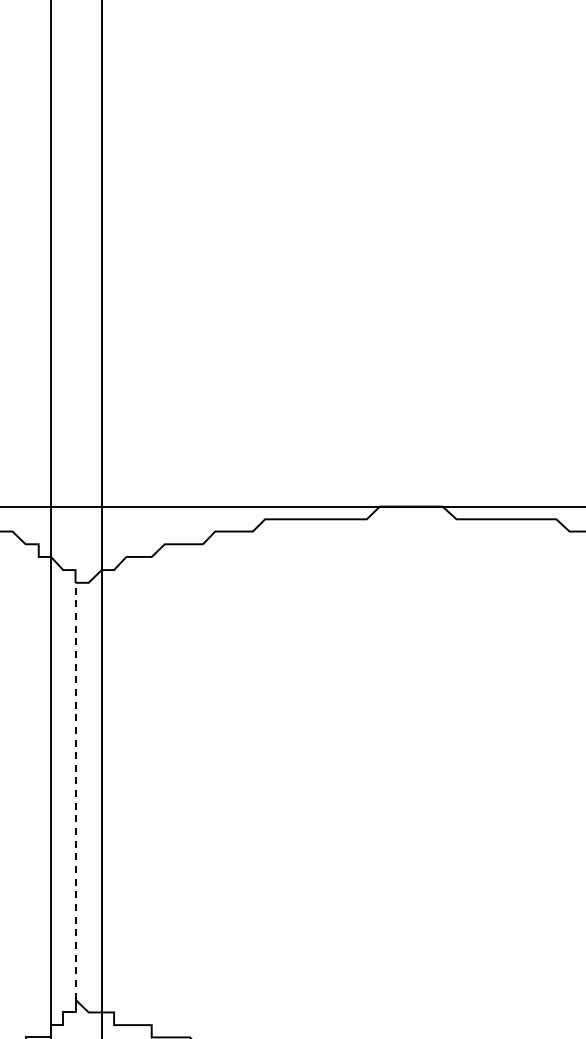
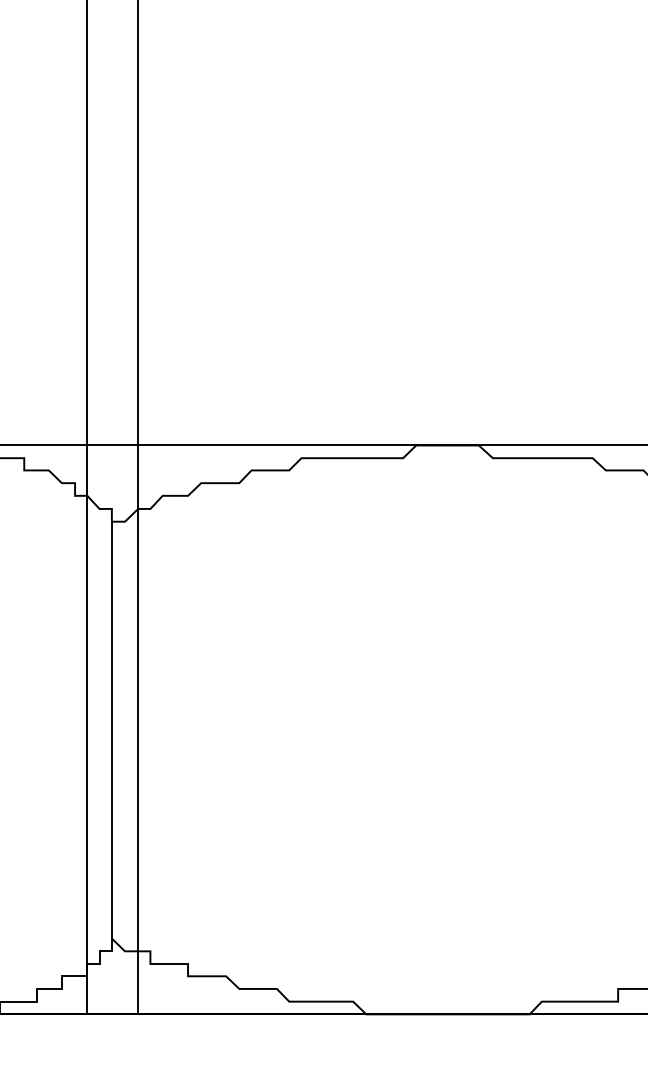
line: (75, 790) -> (111, 729), dashed -> solid

